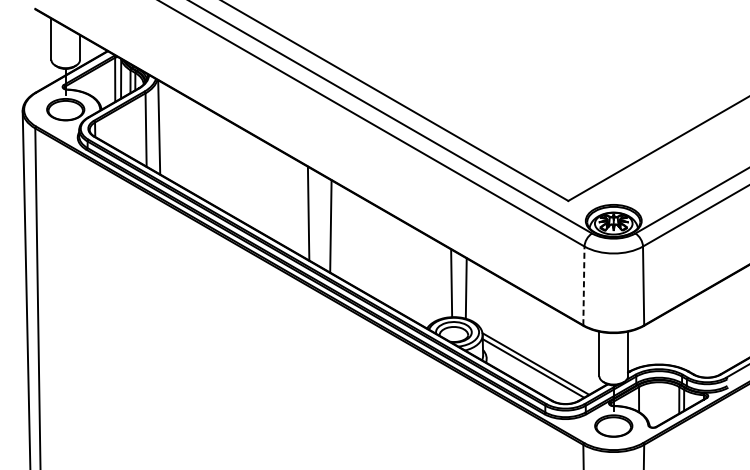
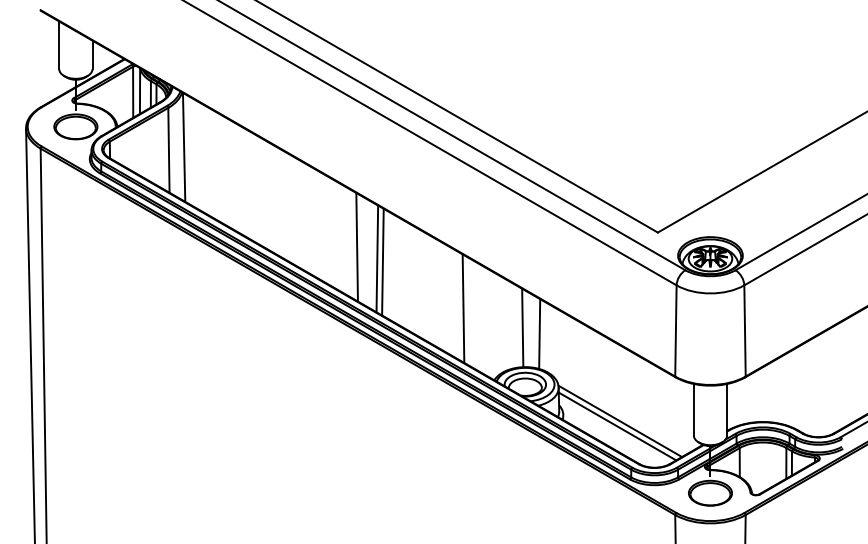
line: (326, 223) -> (377, 258), added
line: (400, 266) -> (463, 308), added
line: (583, 285) -> (675, 330), dashed -> solid

